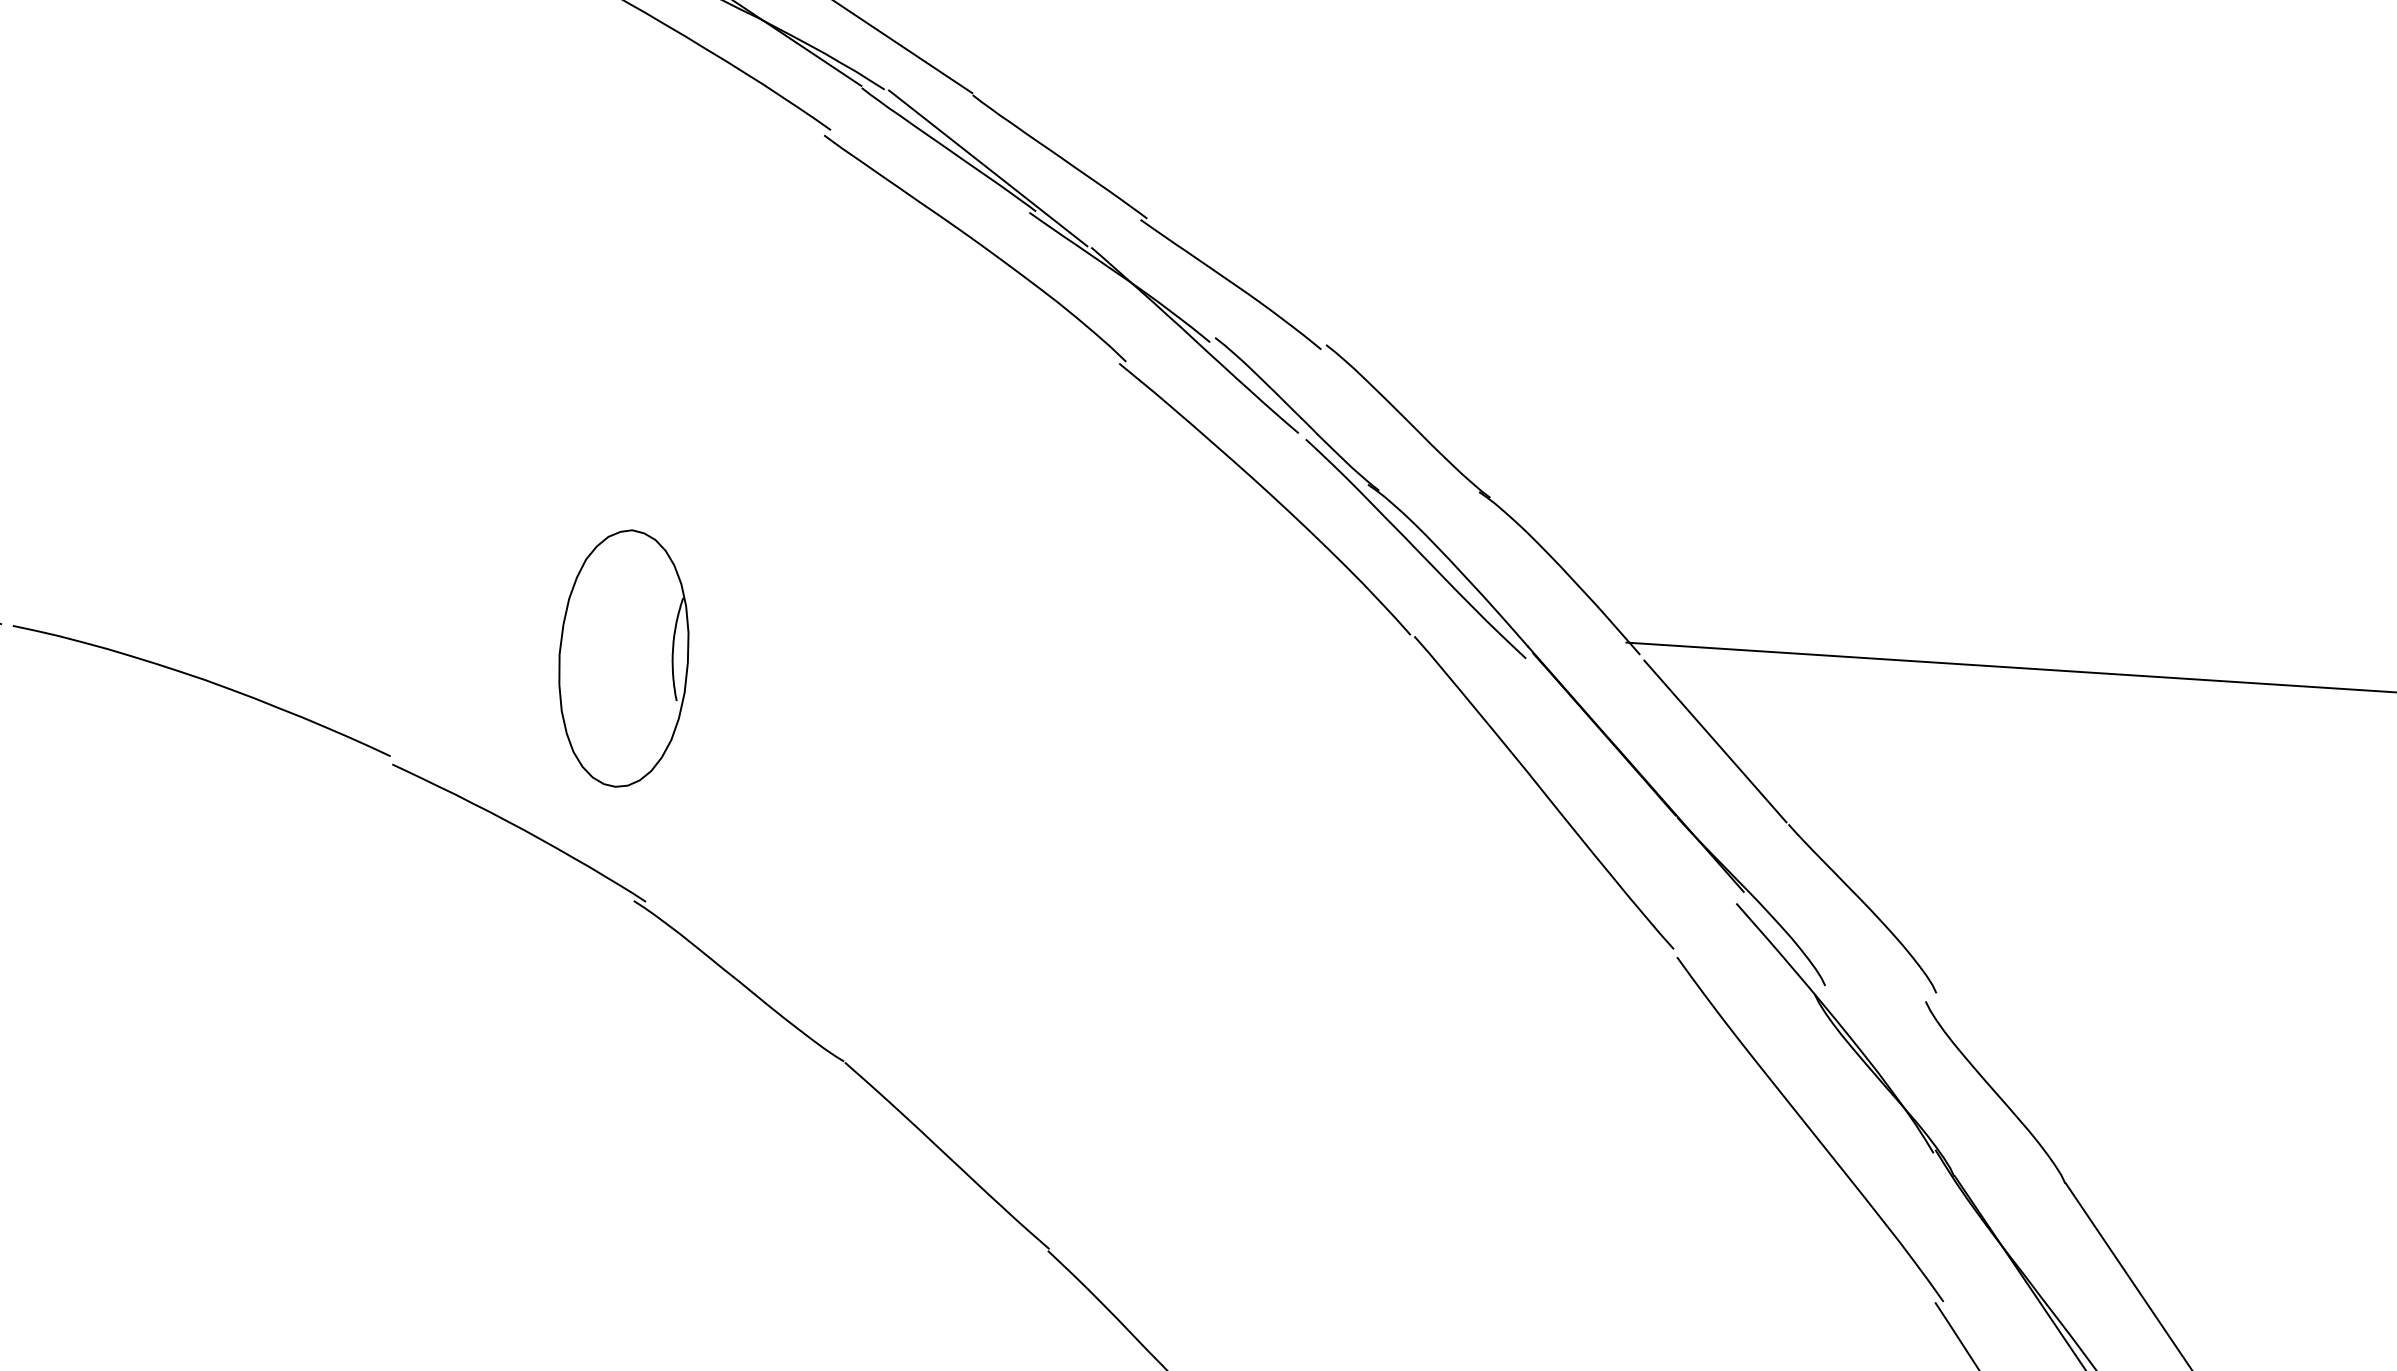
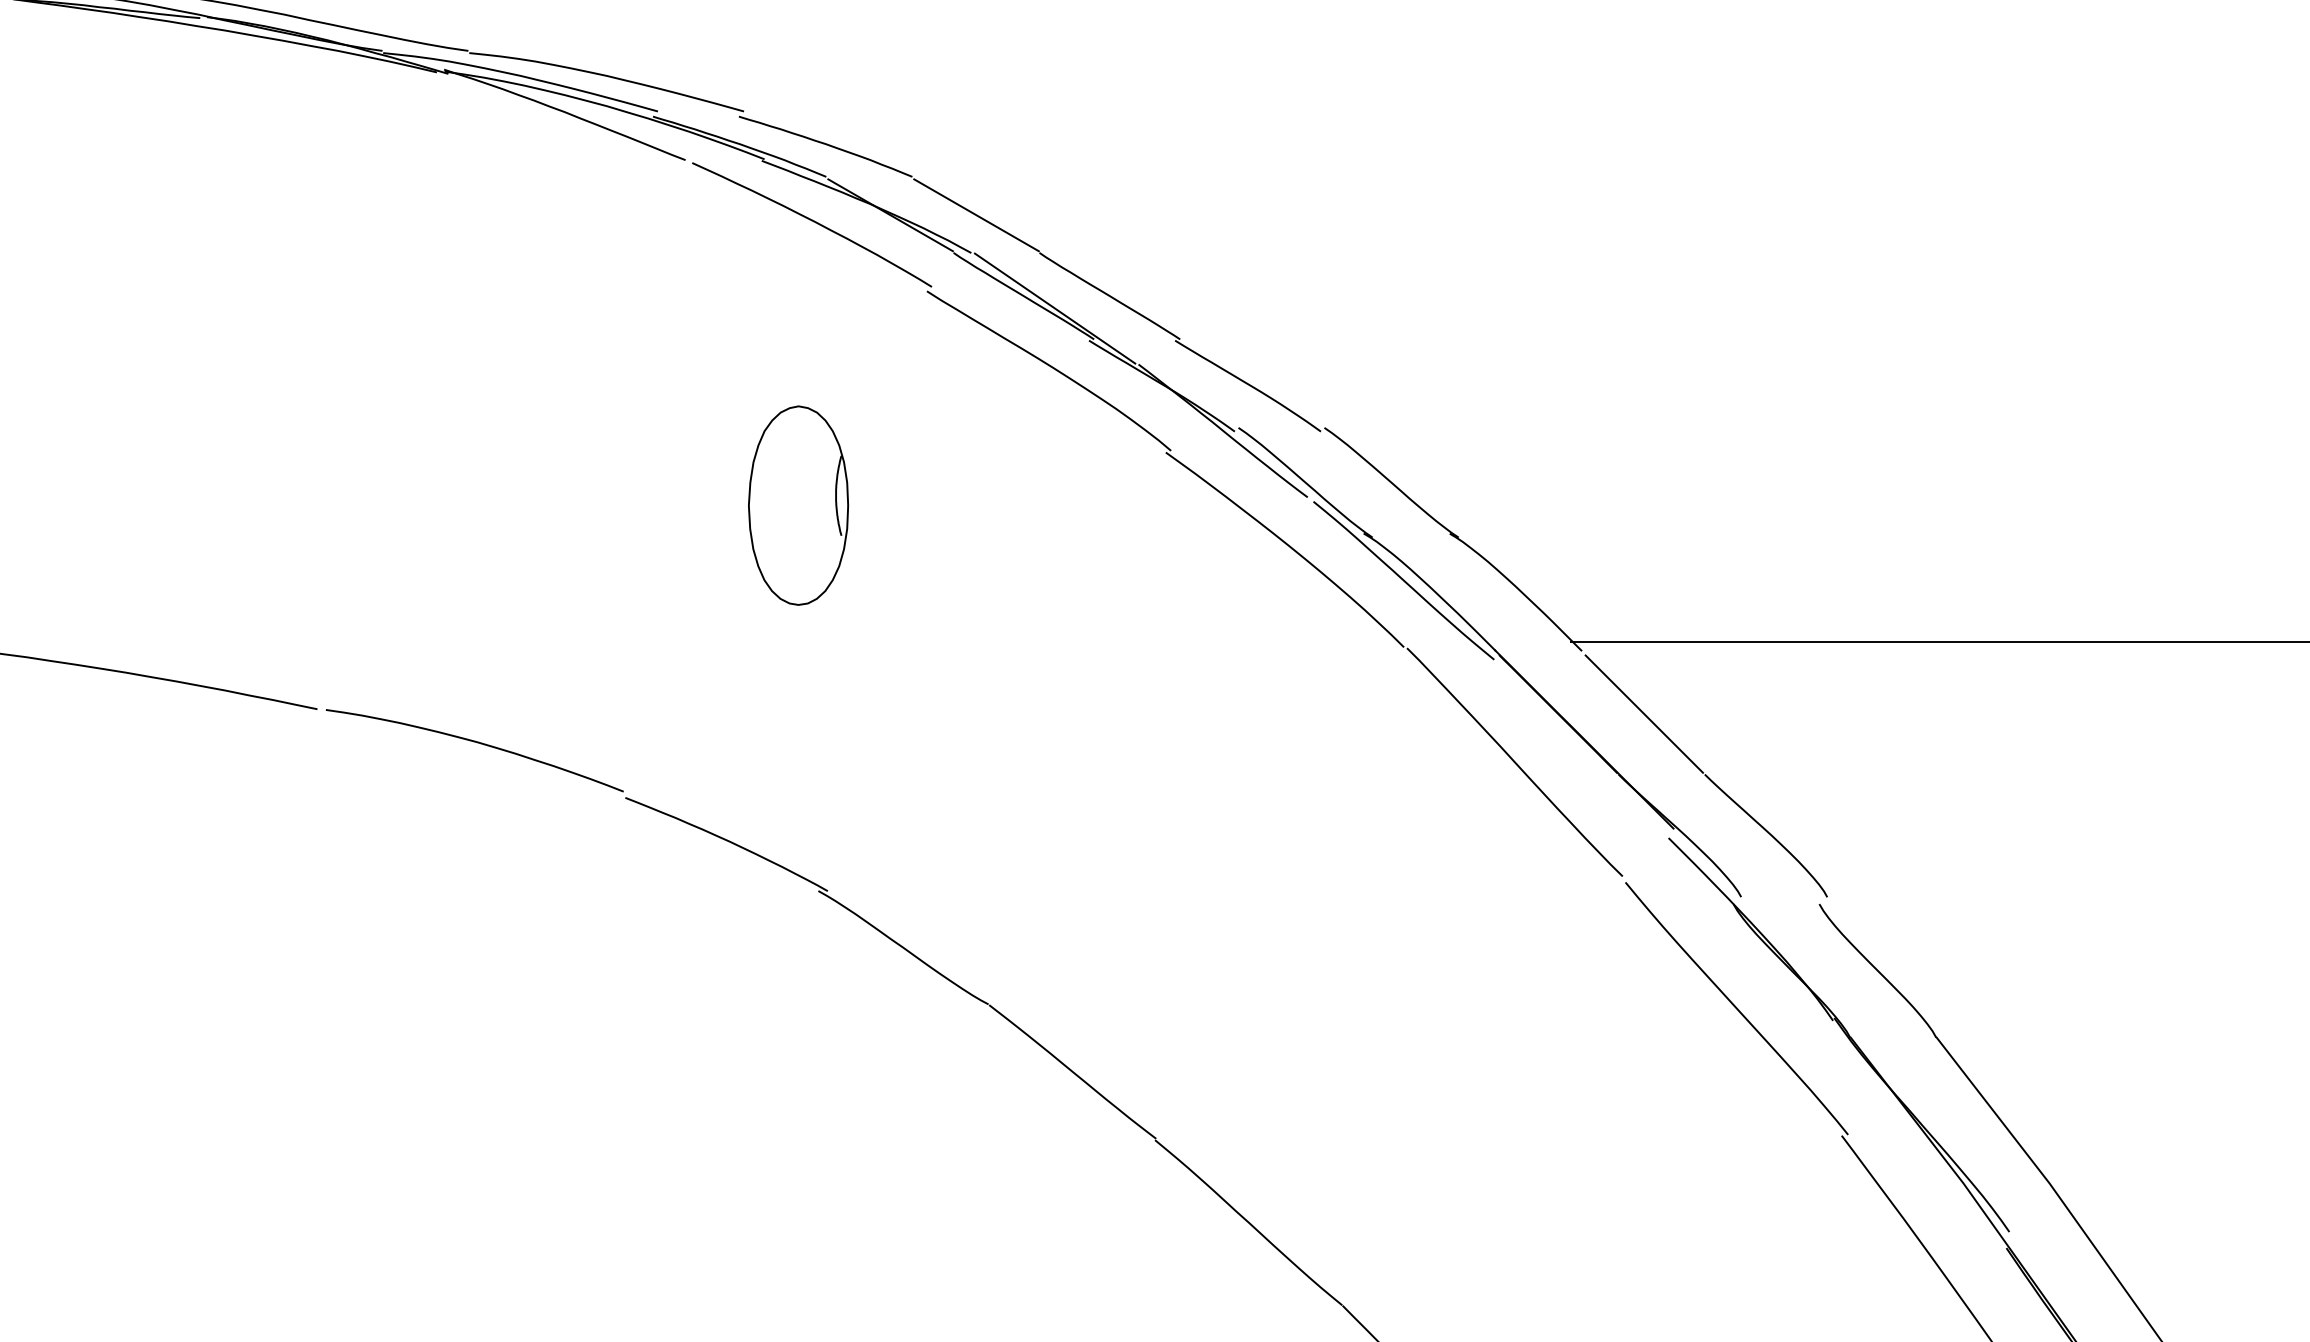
part: (623, 658) -> (798, 505), moved

